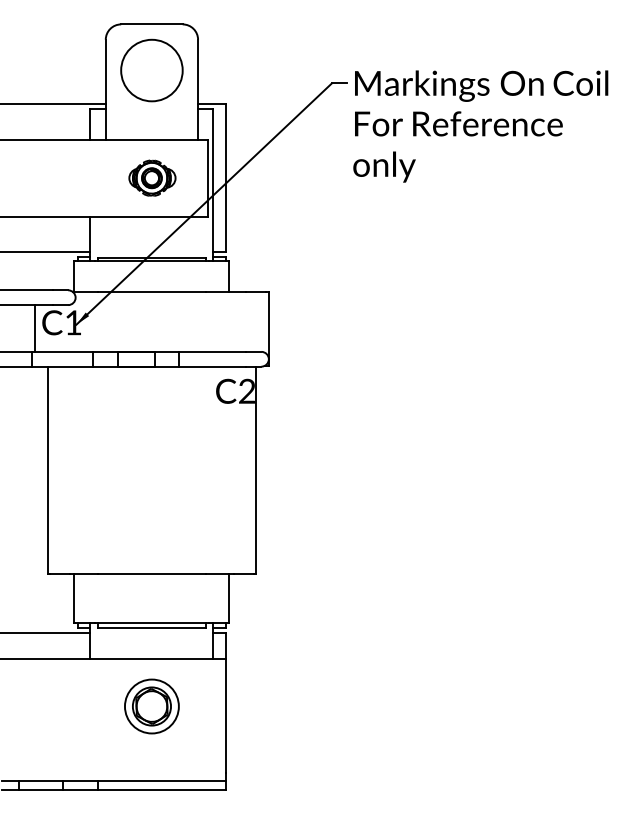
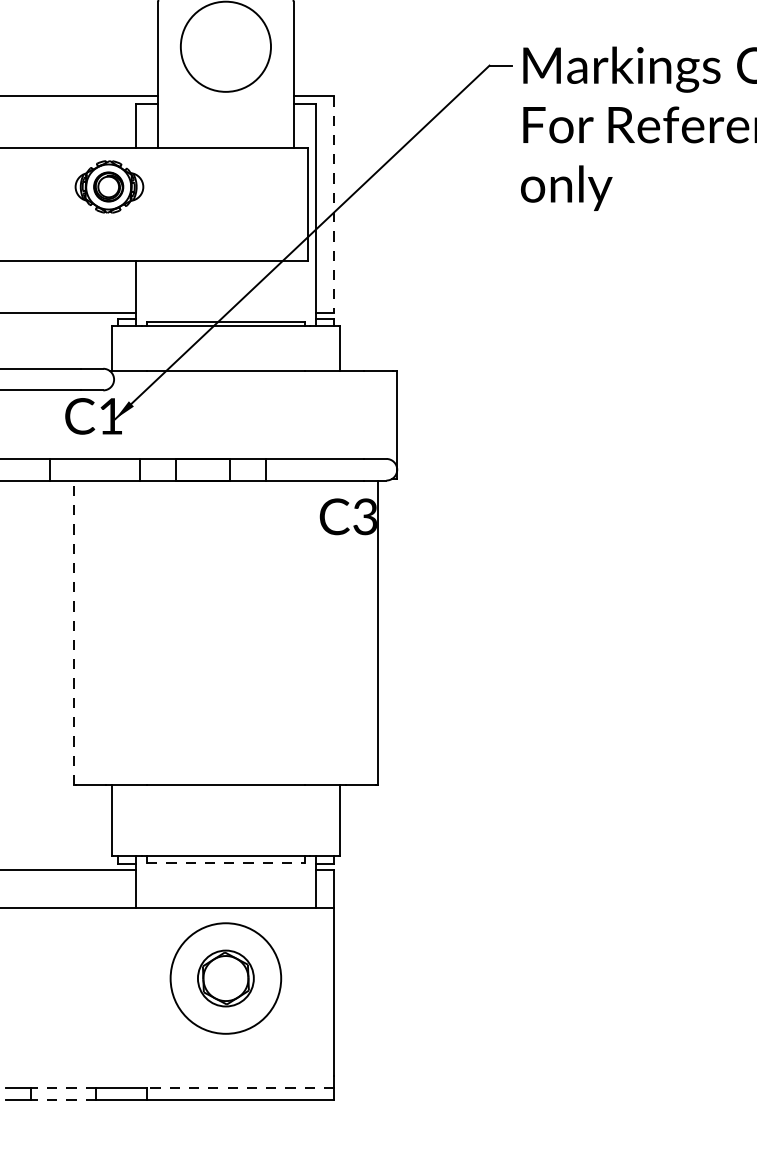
part: (152, 177) -> (109, 185), moved
line: (225, 178) -> (333, 204), solid -> dashed
line: (35, 328) -> (55, 424), removed
text: (246, 392) -> (364, 518), C2 -> C3
line: (47, 470) -> (72, 632), solid -> dashed
line: (151, 627) -> (225, 862), solid -> dashed
circle: (151, 706) -> (225, 978), size x1.4
line: (40, 781) -> (62, 1088), solid -> dashed
line: (161, 781) -> (239, 1088), solid -> dashed
line: (40, 789) -> (62, 1100), solid -> dashed

